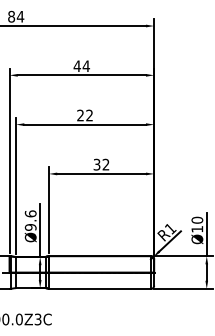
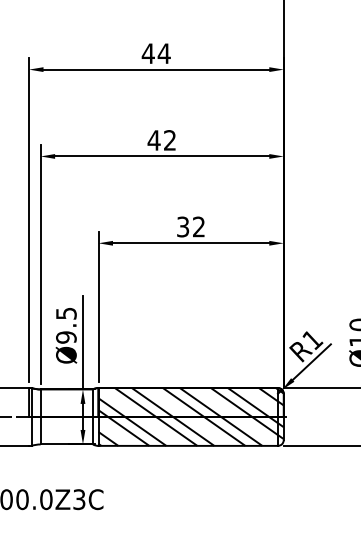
text: (80, 115) -> (153, 140), 22 -> 42
text: (30, 213) -> (65, 312), Ø9.6 -> Ø9.5
hatch: (101, 272) -> (190, 416), added

